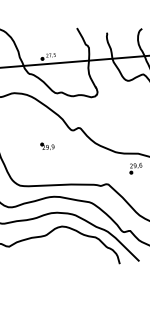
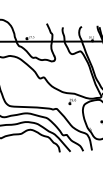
part: (46, 145) -> (25, 85), removed

